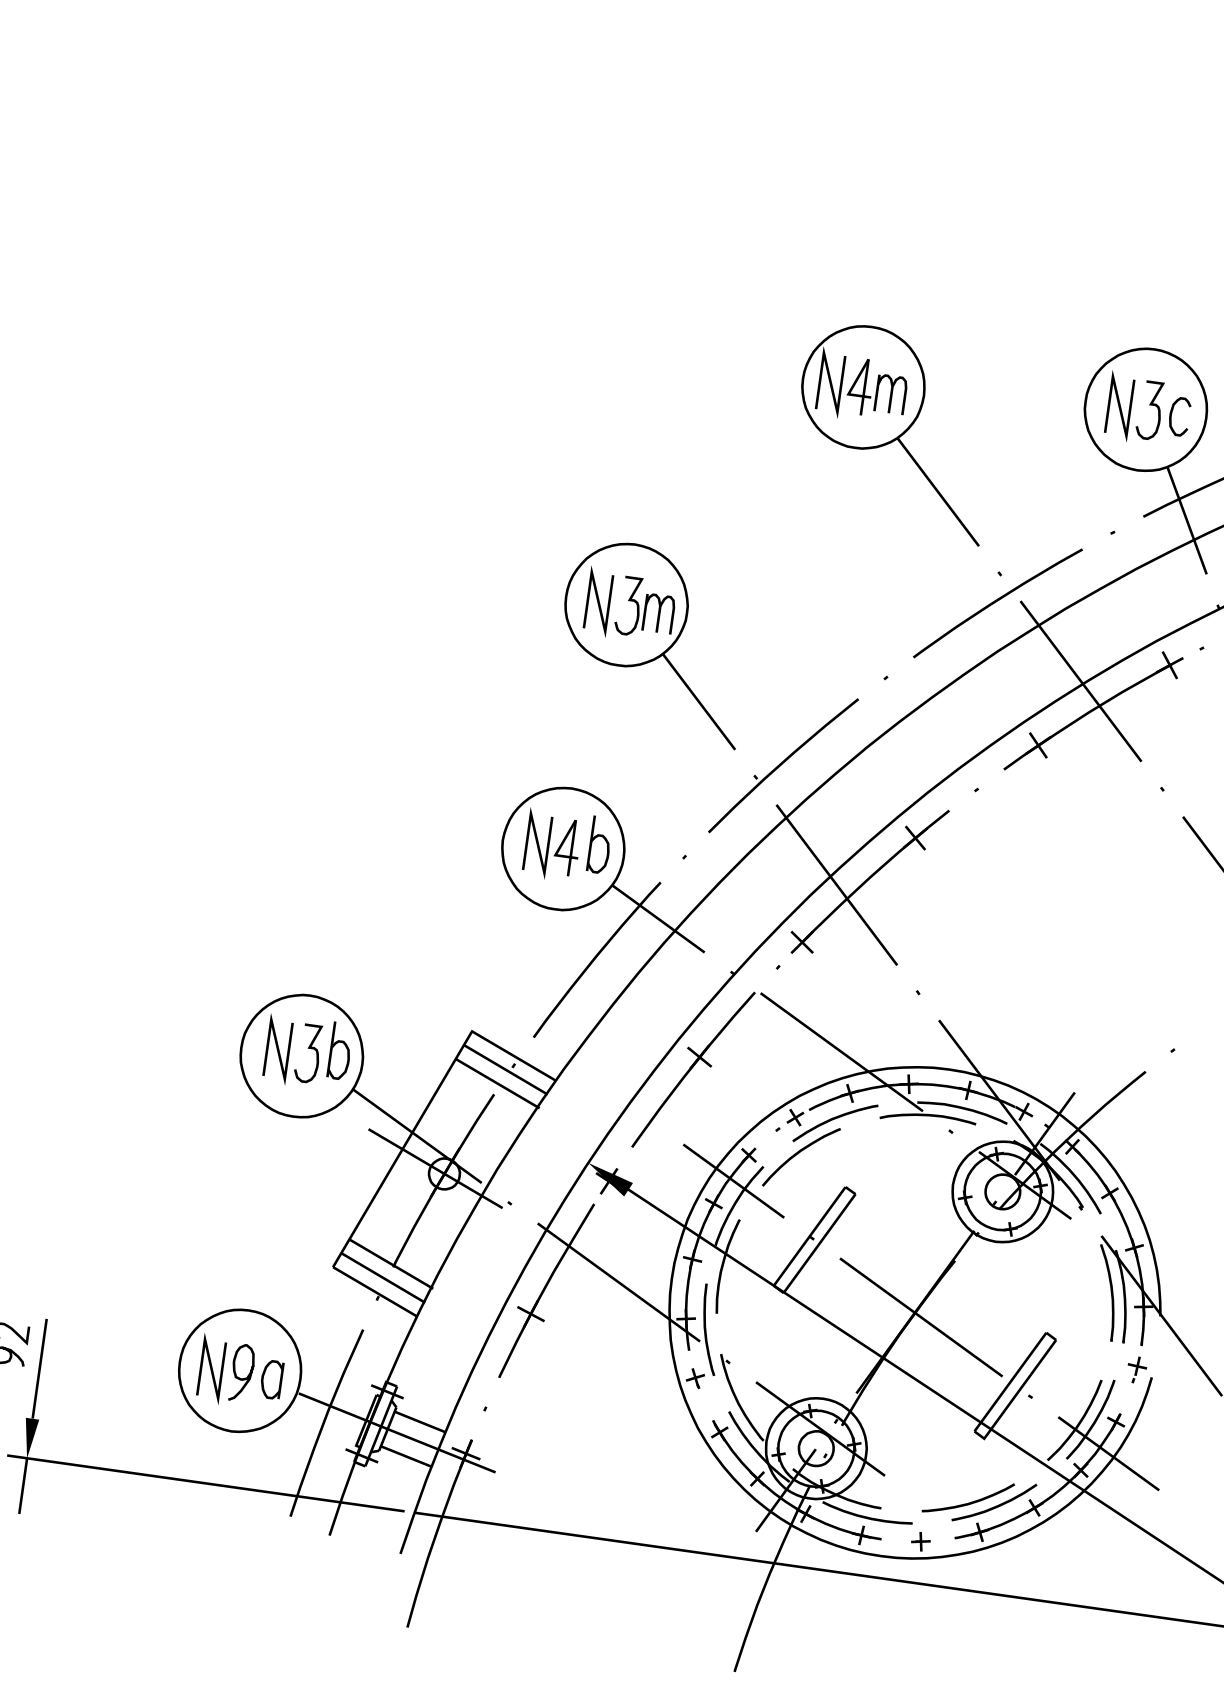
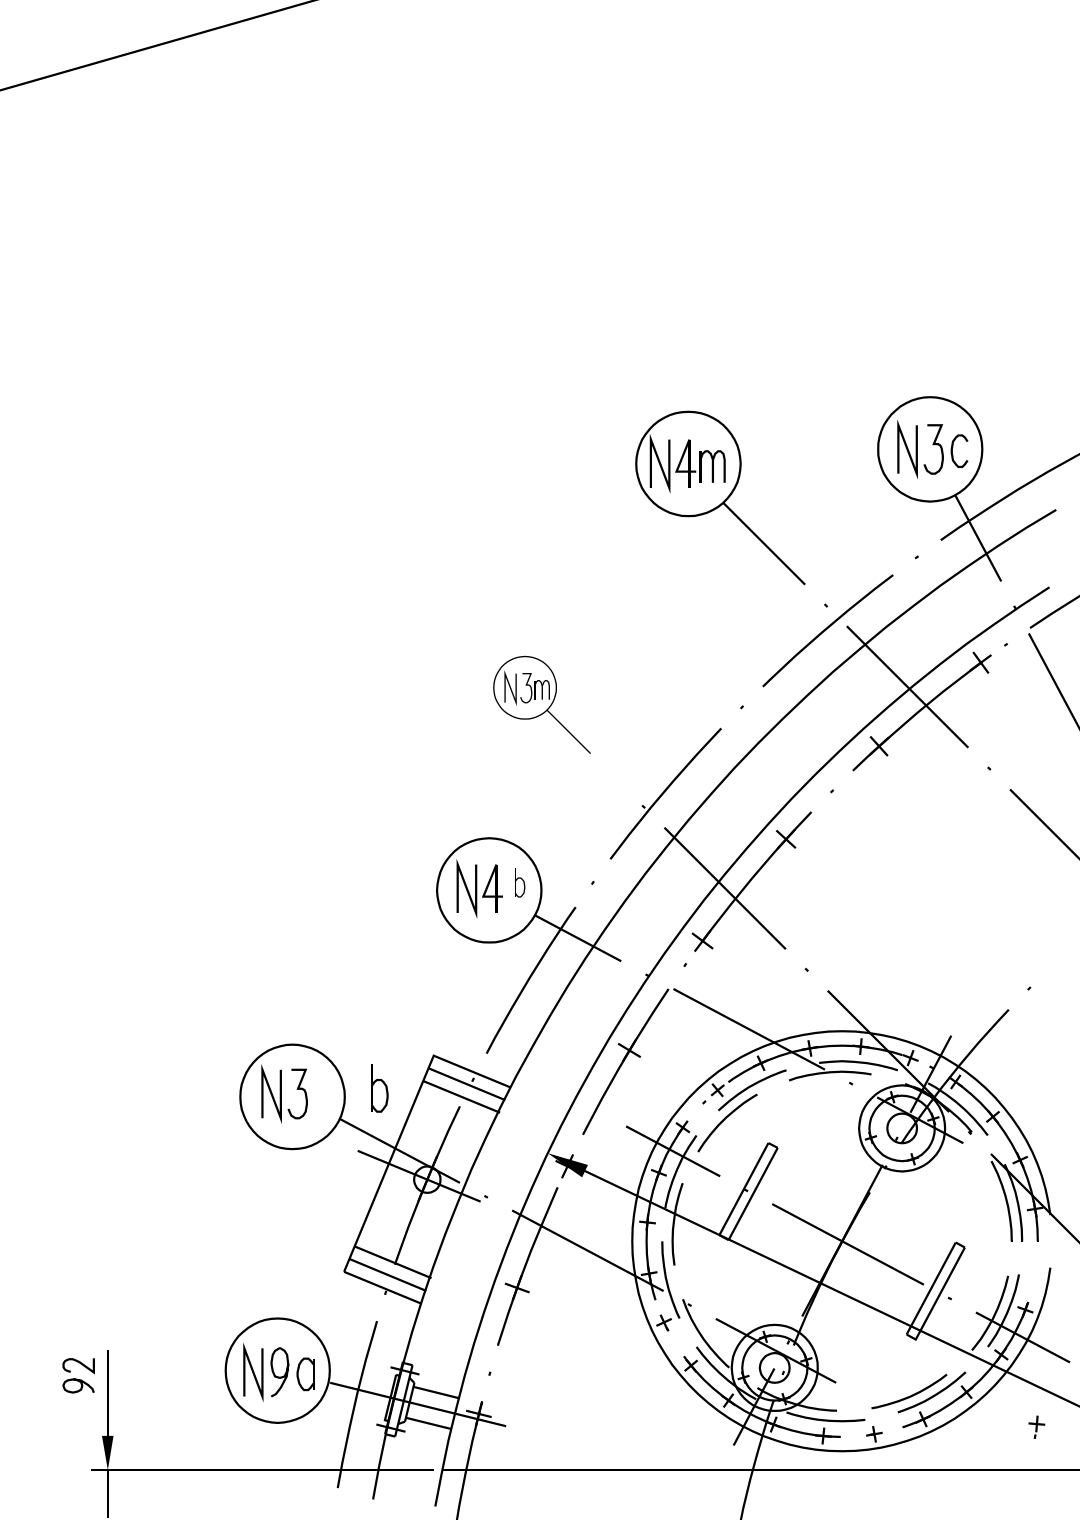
part: (654, 642) -> (541, 704), size x0.6
part: (599, 844) -> (519, 882), size x0.6
part: (340, 1051) -> (379, 1088), moved
part: (1136, 1369) -> (1036, 1426), moved

